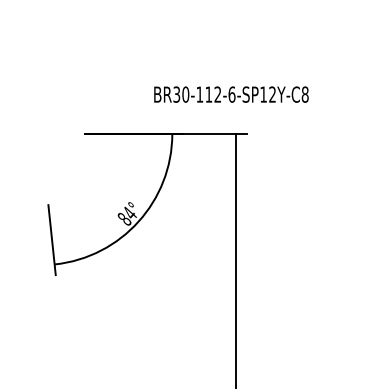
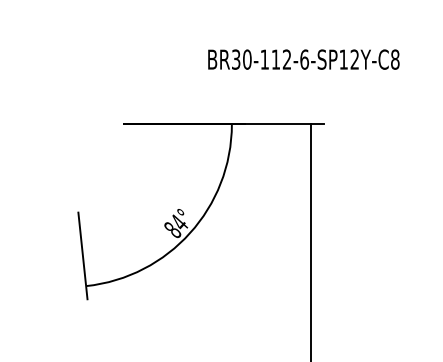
text: (231, 94) -> (303, 59), moved

